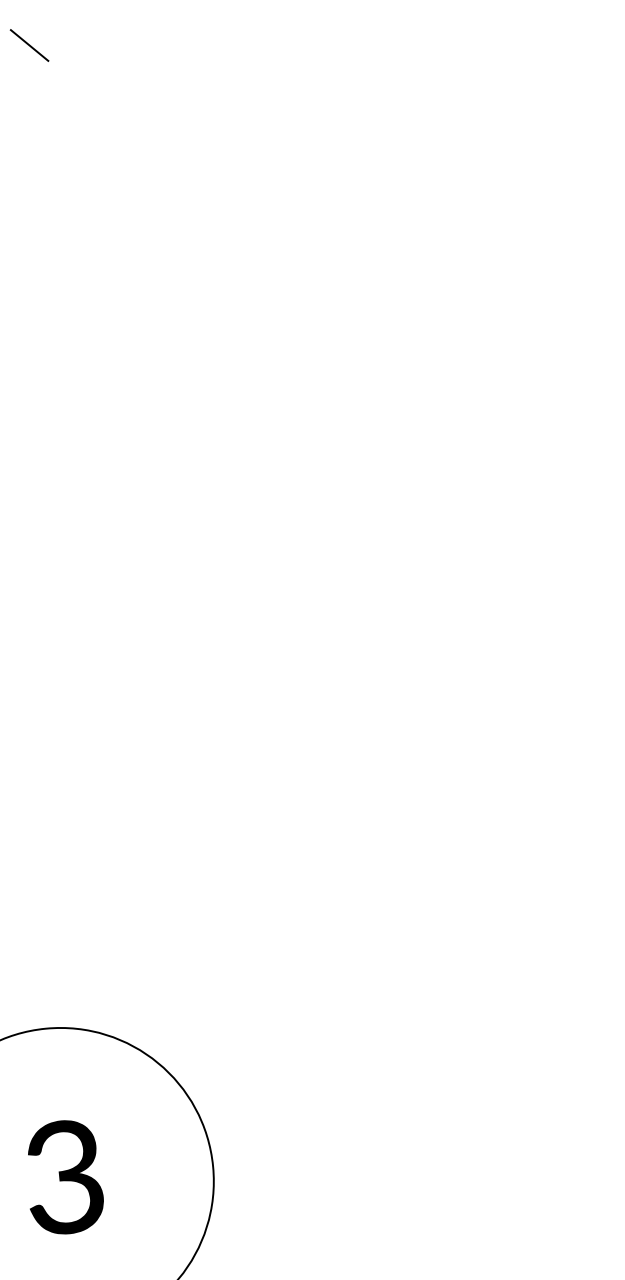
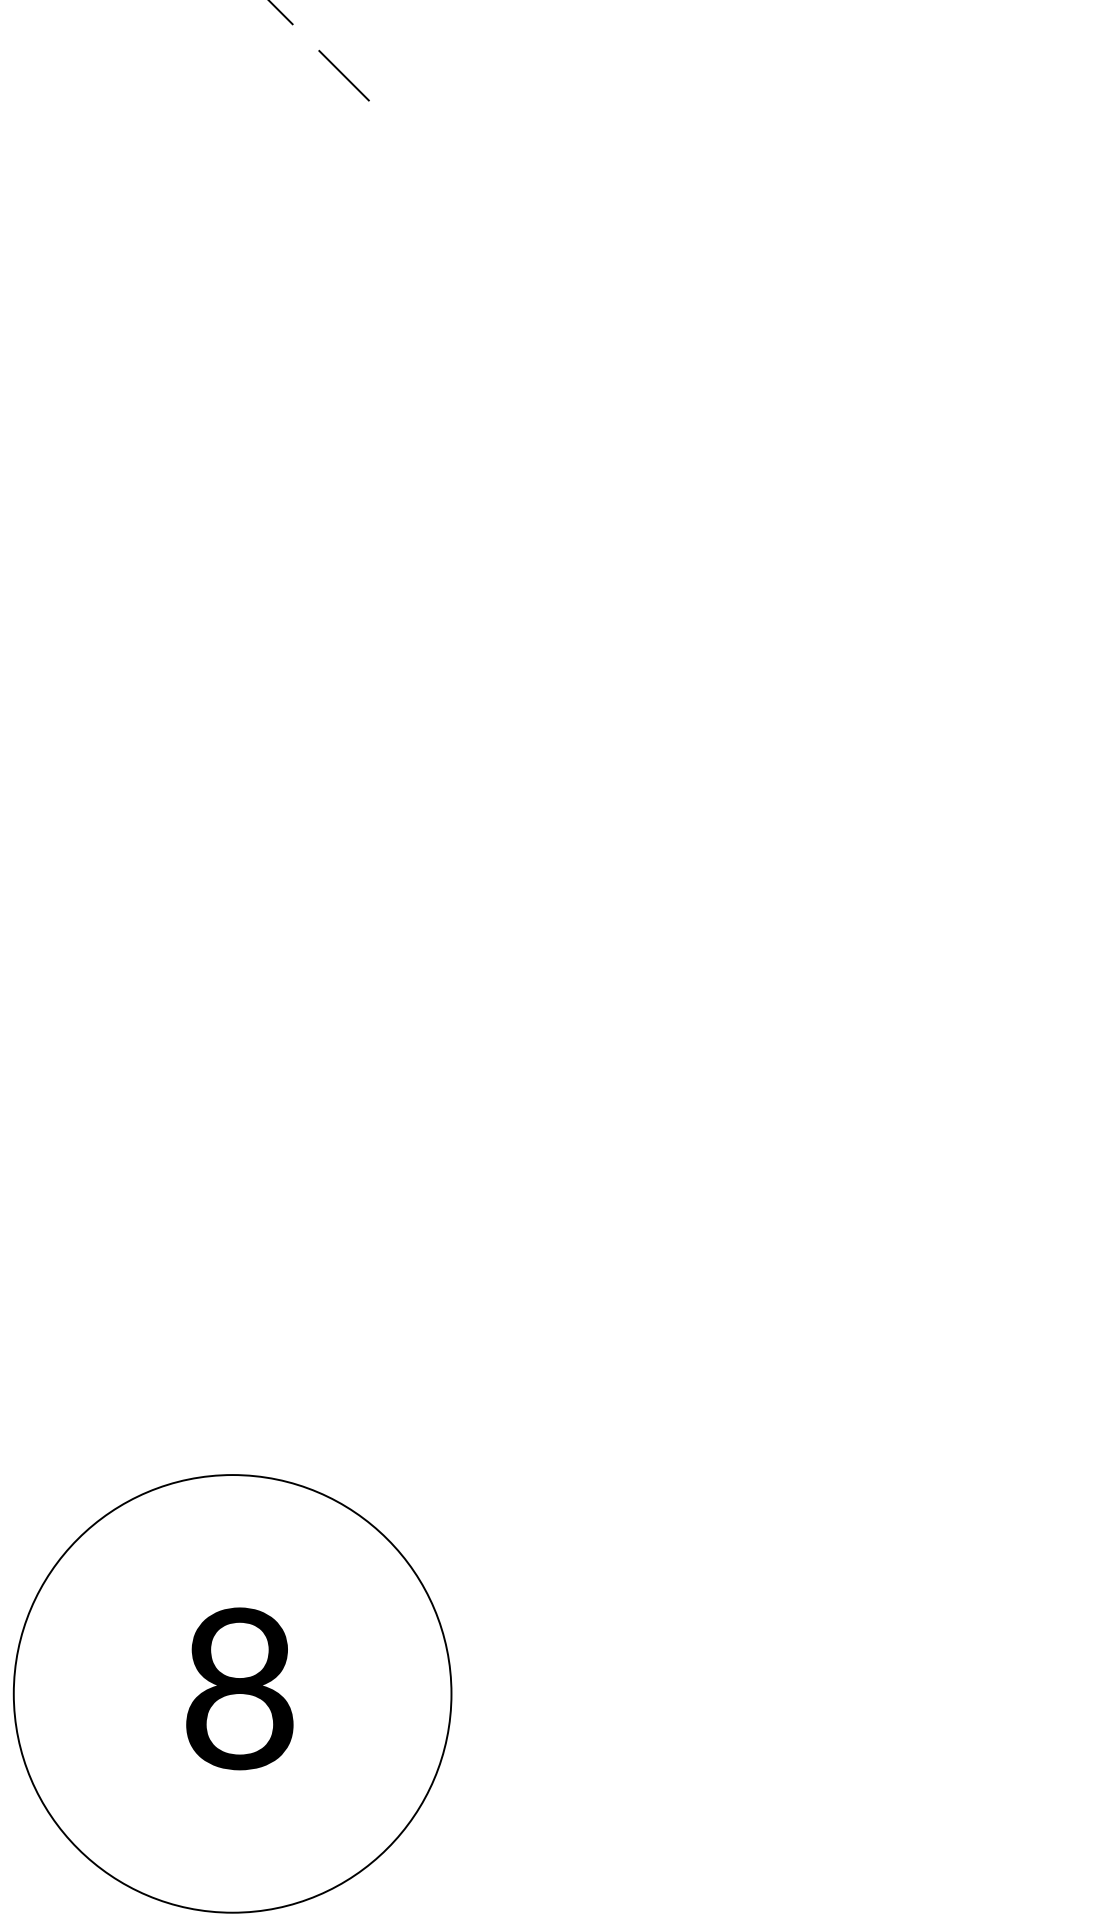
text: (64, 1177) -> (239, 1688), 3 -> 8

